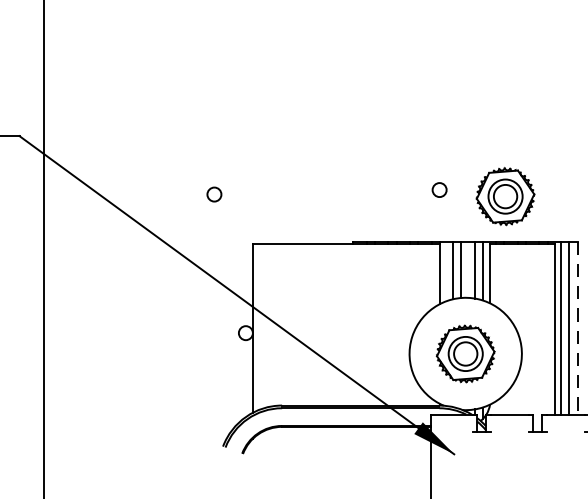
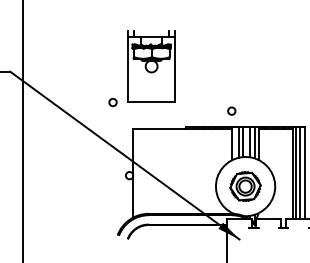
part: (287, 126) -> (151, 66), added
circle: (439, 188) -> (231, 110), moved
part: (505, 196) -> (266, 103), removed
line: (577, 327) -> (304, 172), dashed -> solid

